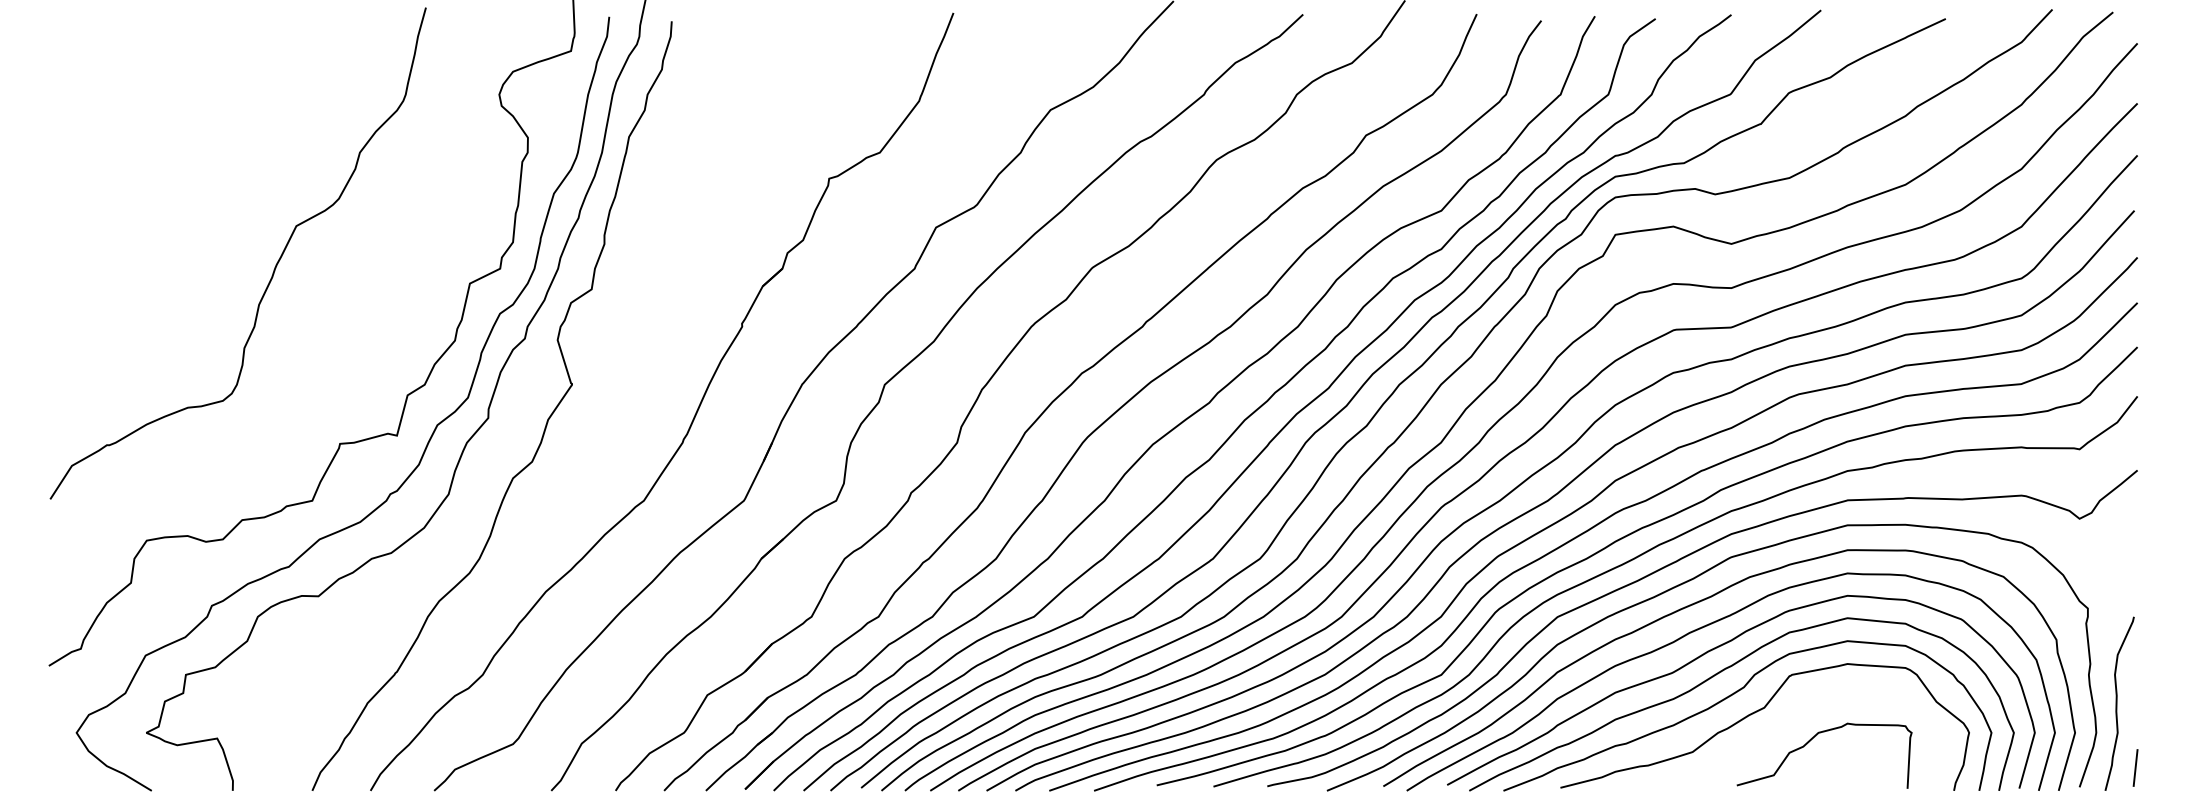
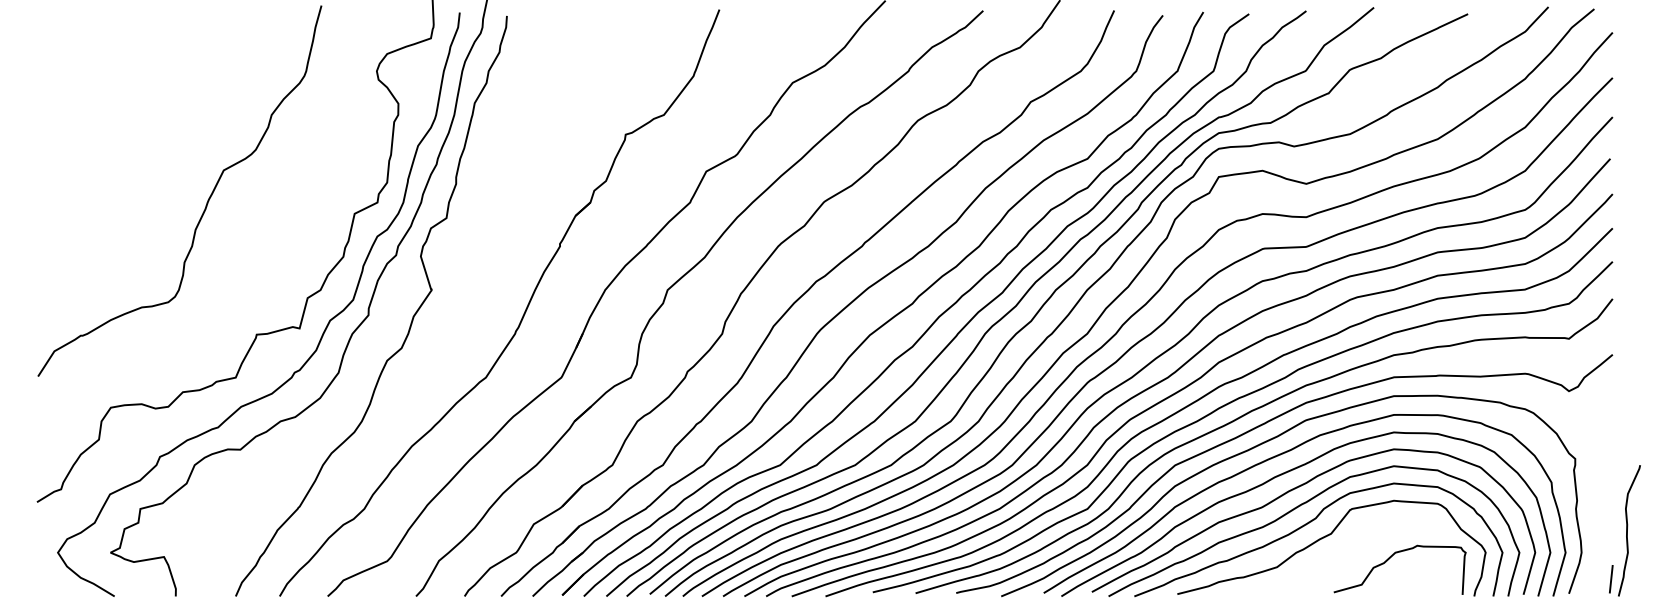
curve: (2117, 703) -> (1627, 530), moved
curve: (1810, 741) -> (1389, 559), moved

